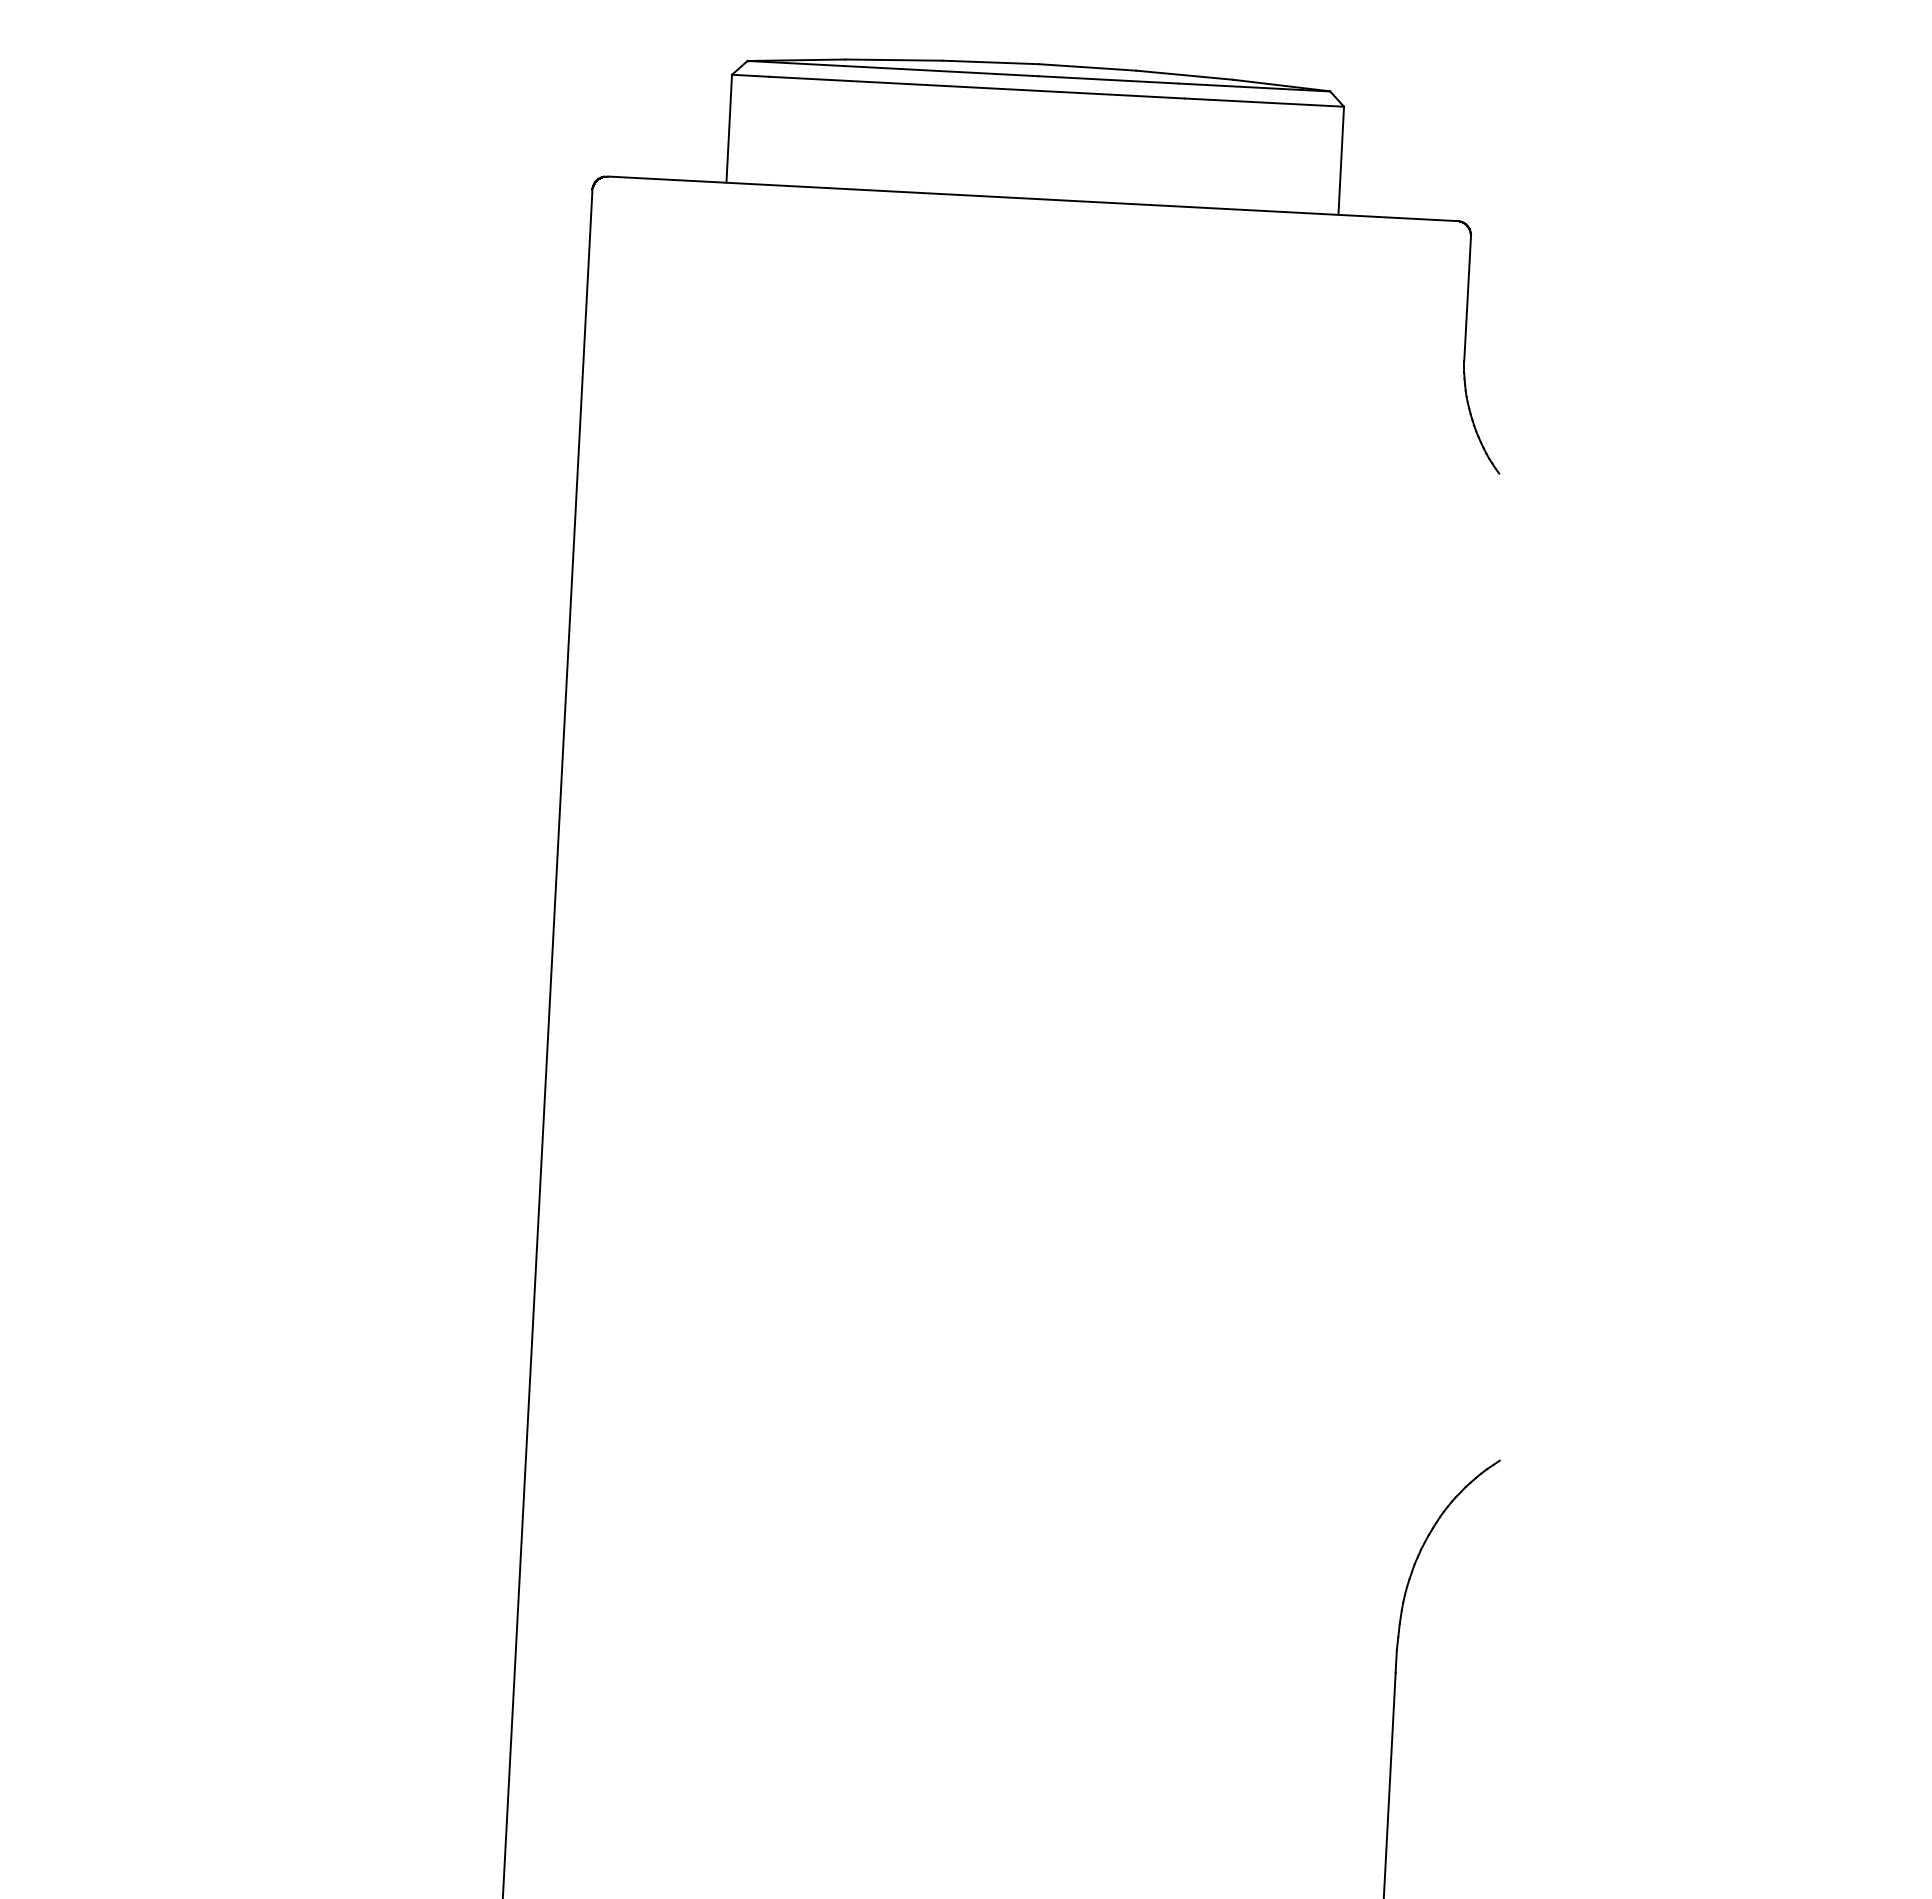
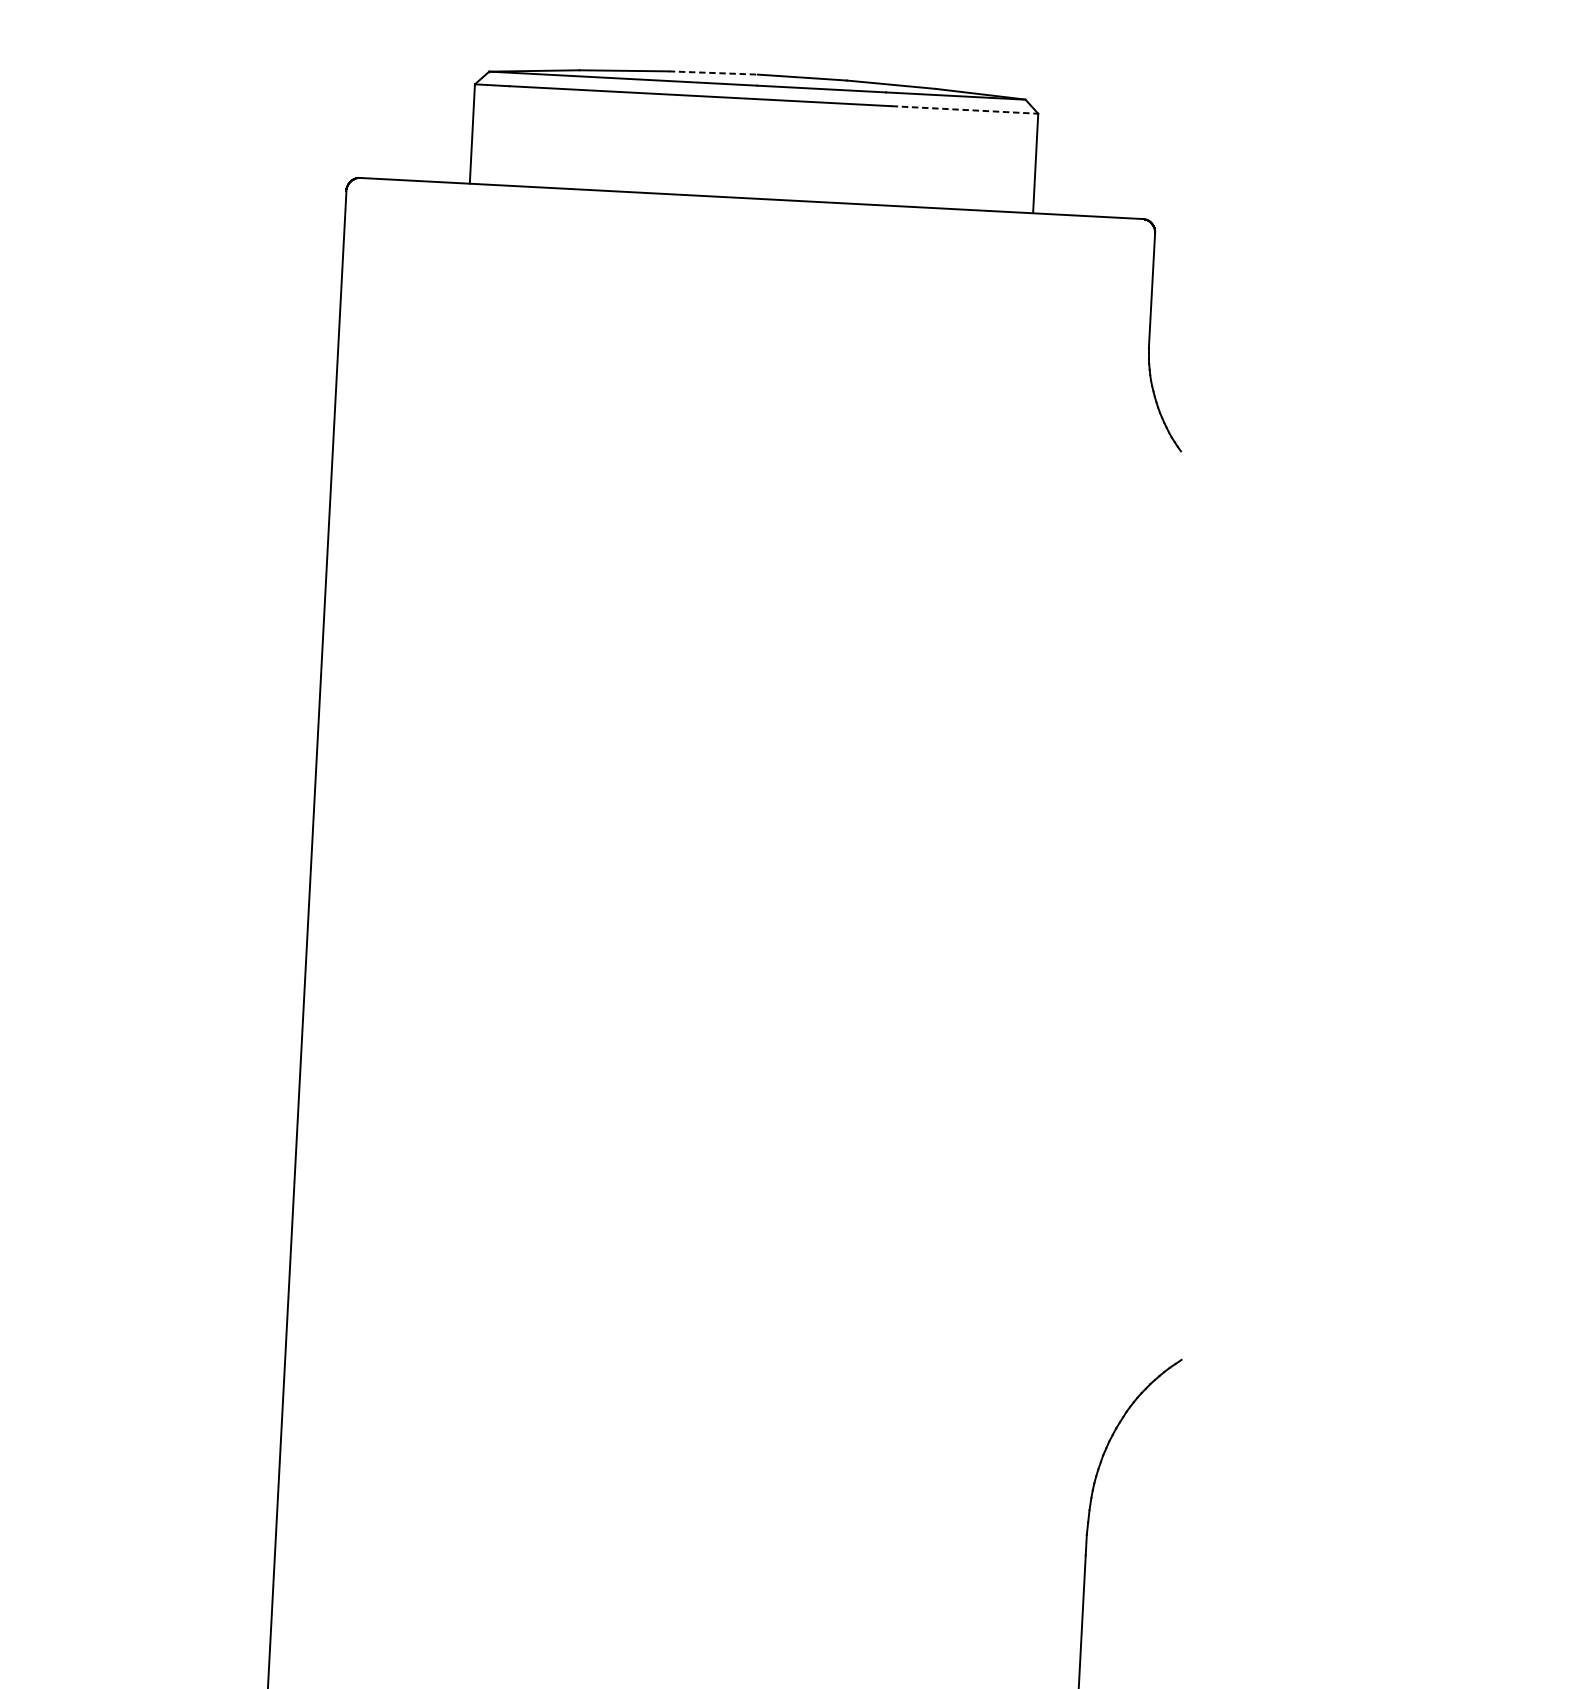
line: (991, 62) -> (713, 73), solid -> dashed
line: (1264, 102) -> (965, 109), solid -> dashed

